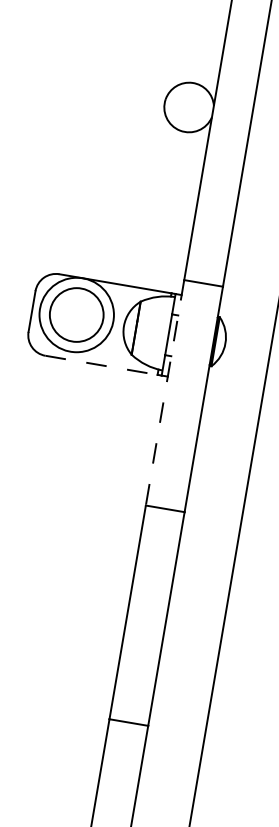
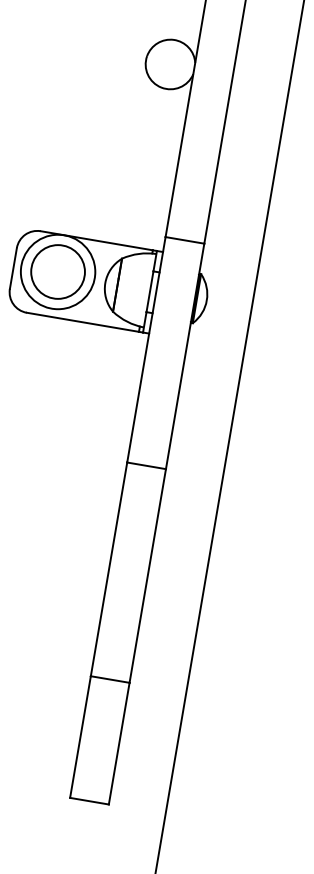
line: (101, 365) -> (82, 322), dashed -> solid
line: (165, 393) -> (146, 350), dashed -> solid

